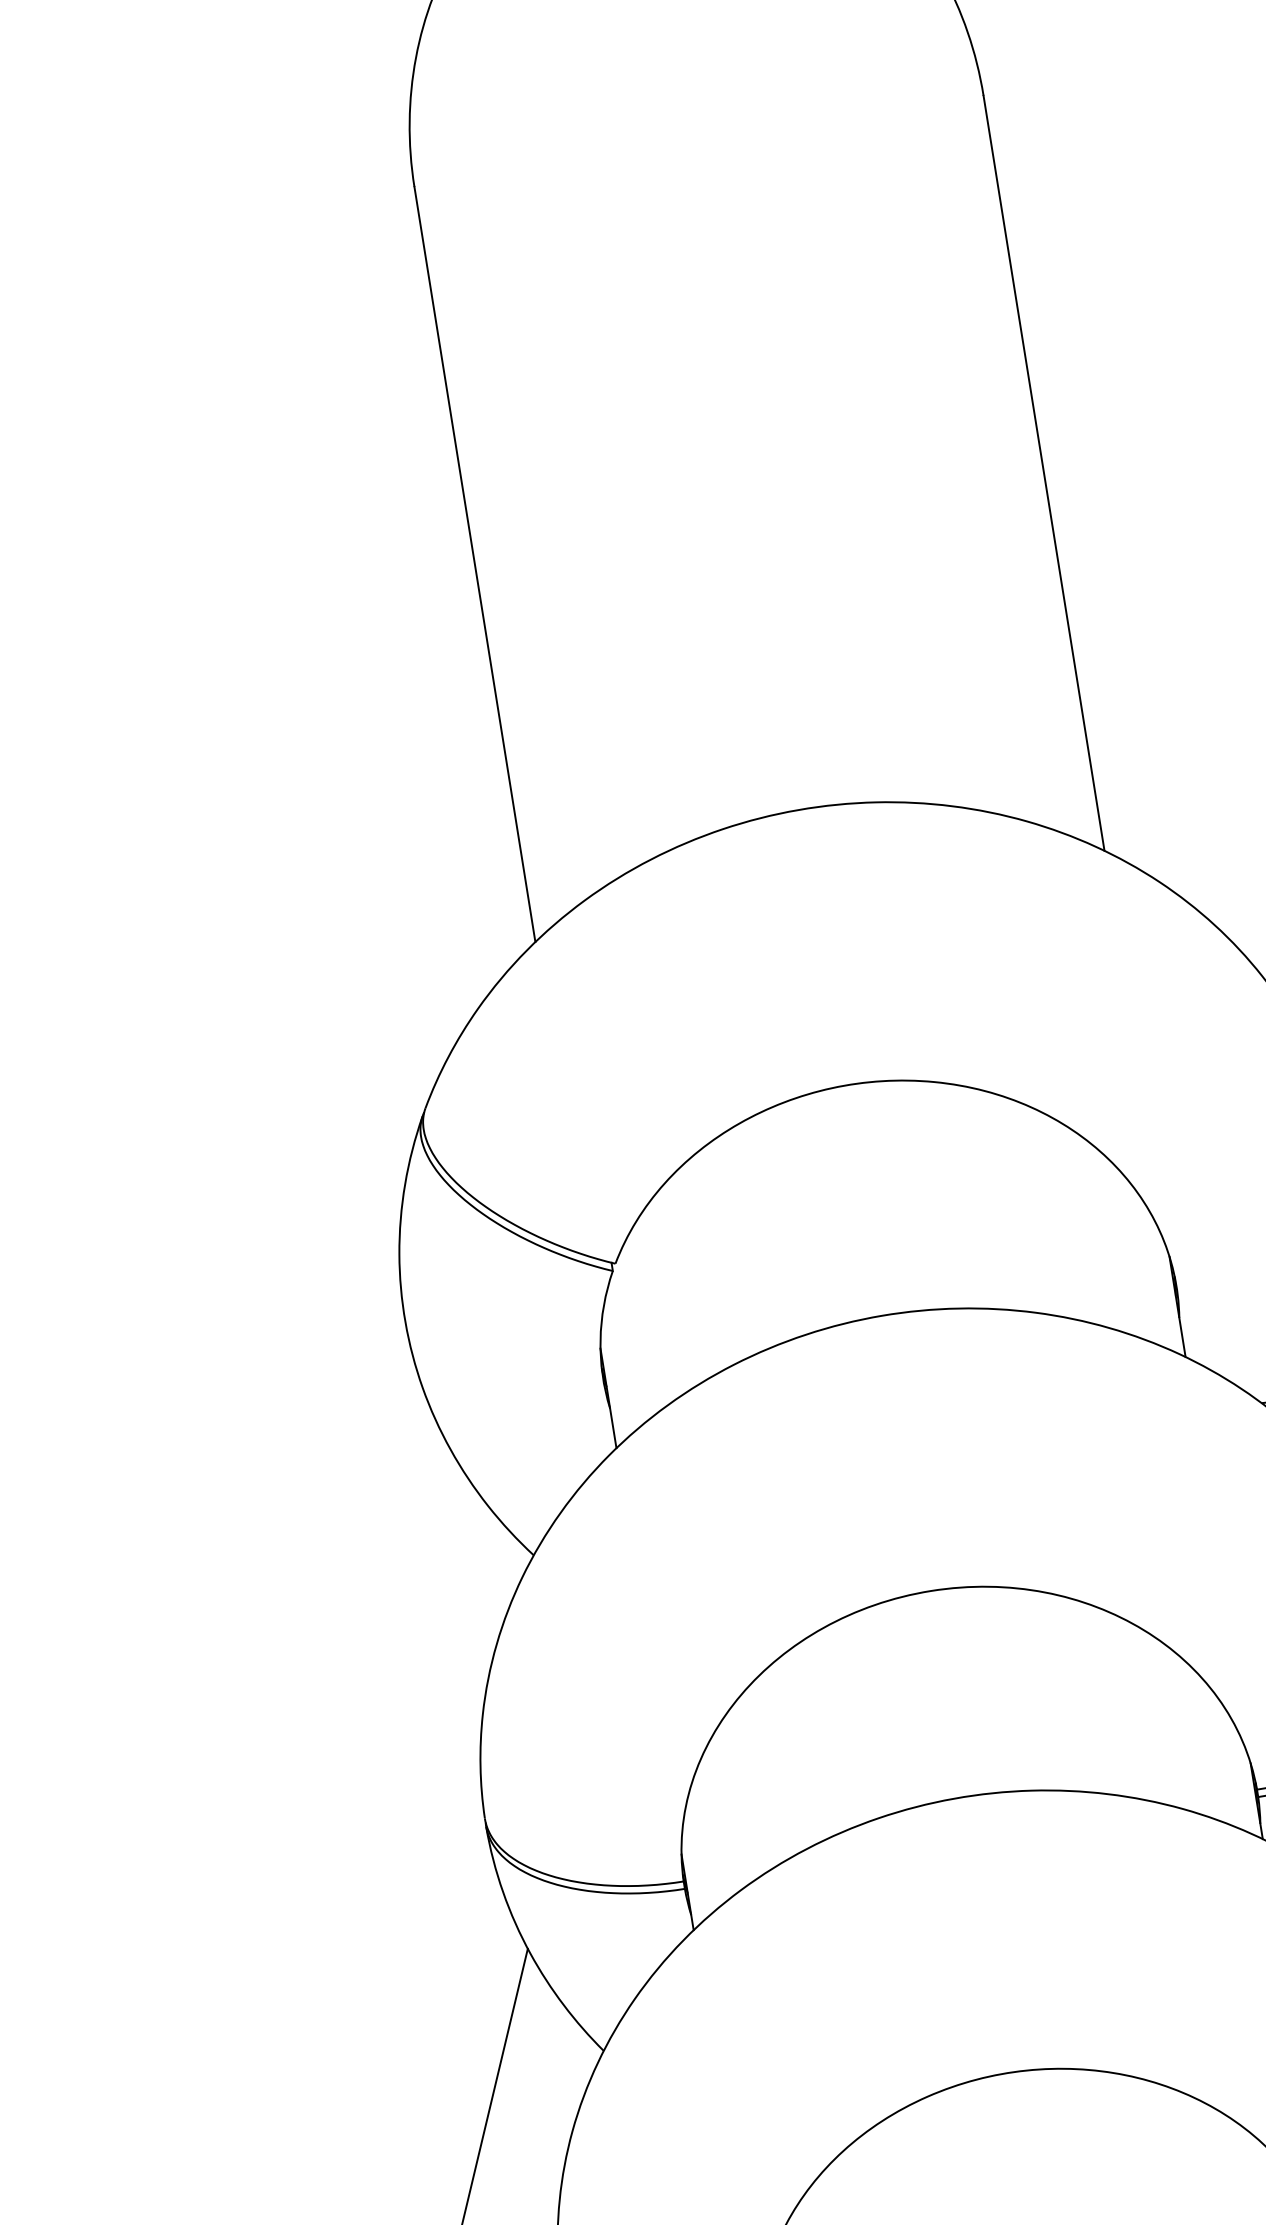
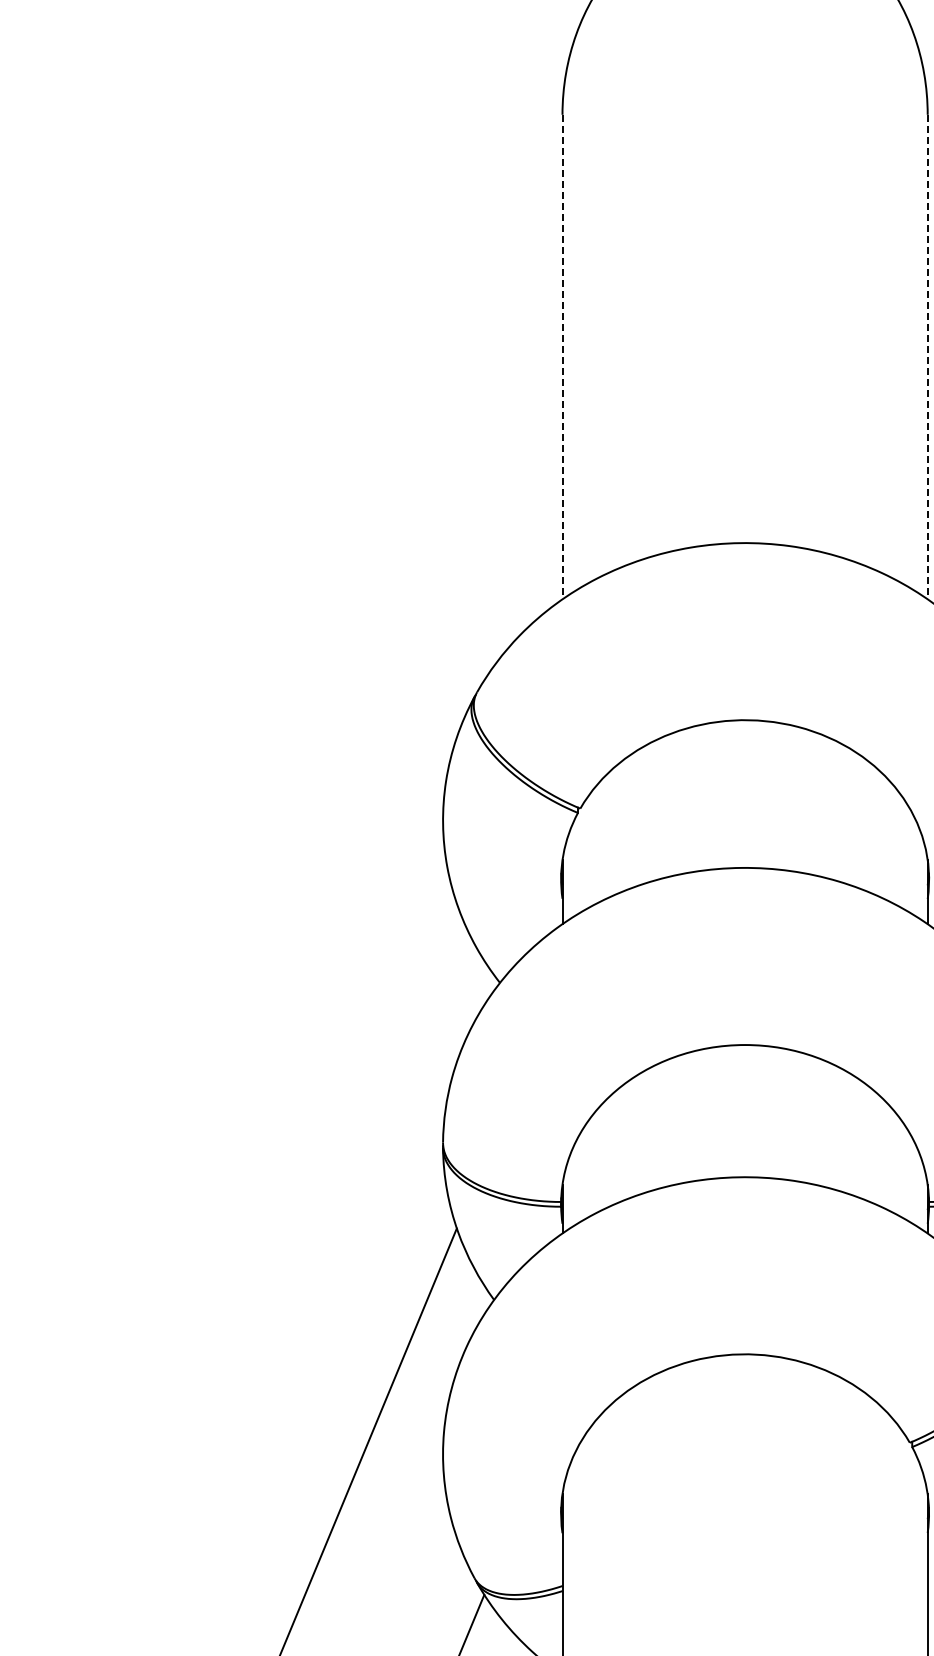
line: (1043, 474) -> (927, 357), solid -> dashed
line: (475, 565) -> (562, 357), solid -> dashed

